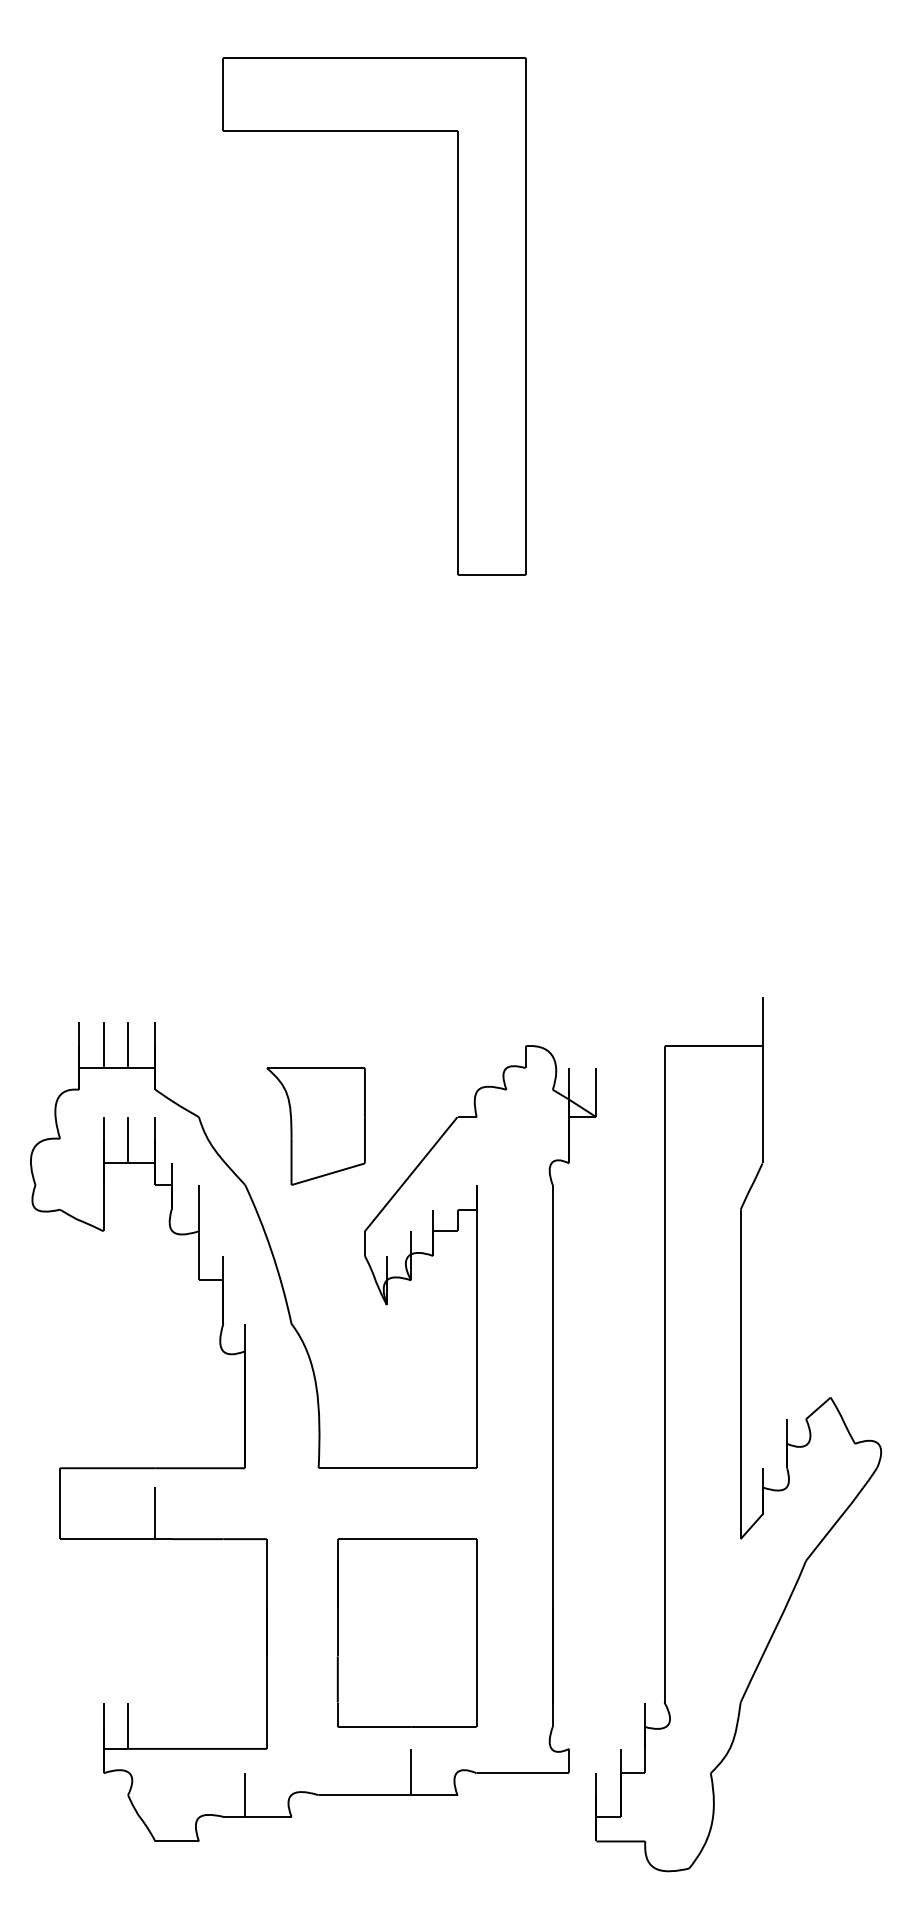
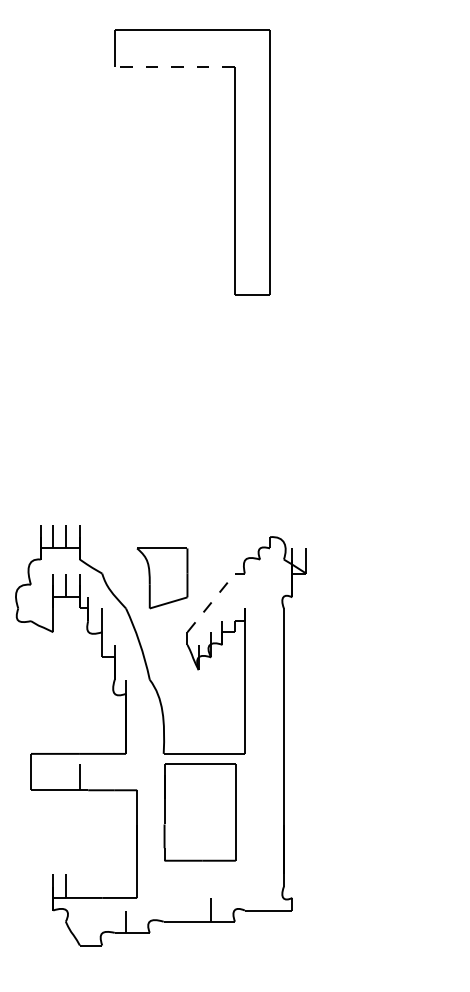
line: (339, 131) -> (174, 67), solid -> dashed
line: (411, 1173) -> (211, 602), solid -> dashed
part: (738, 1434) -> (379, 736), removed
part: (405, 1633) -> (199, 812), moved

